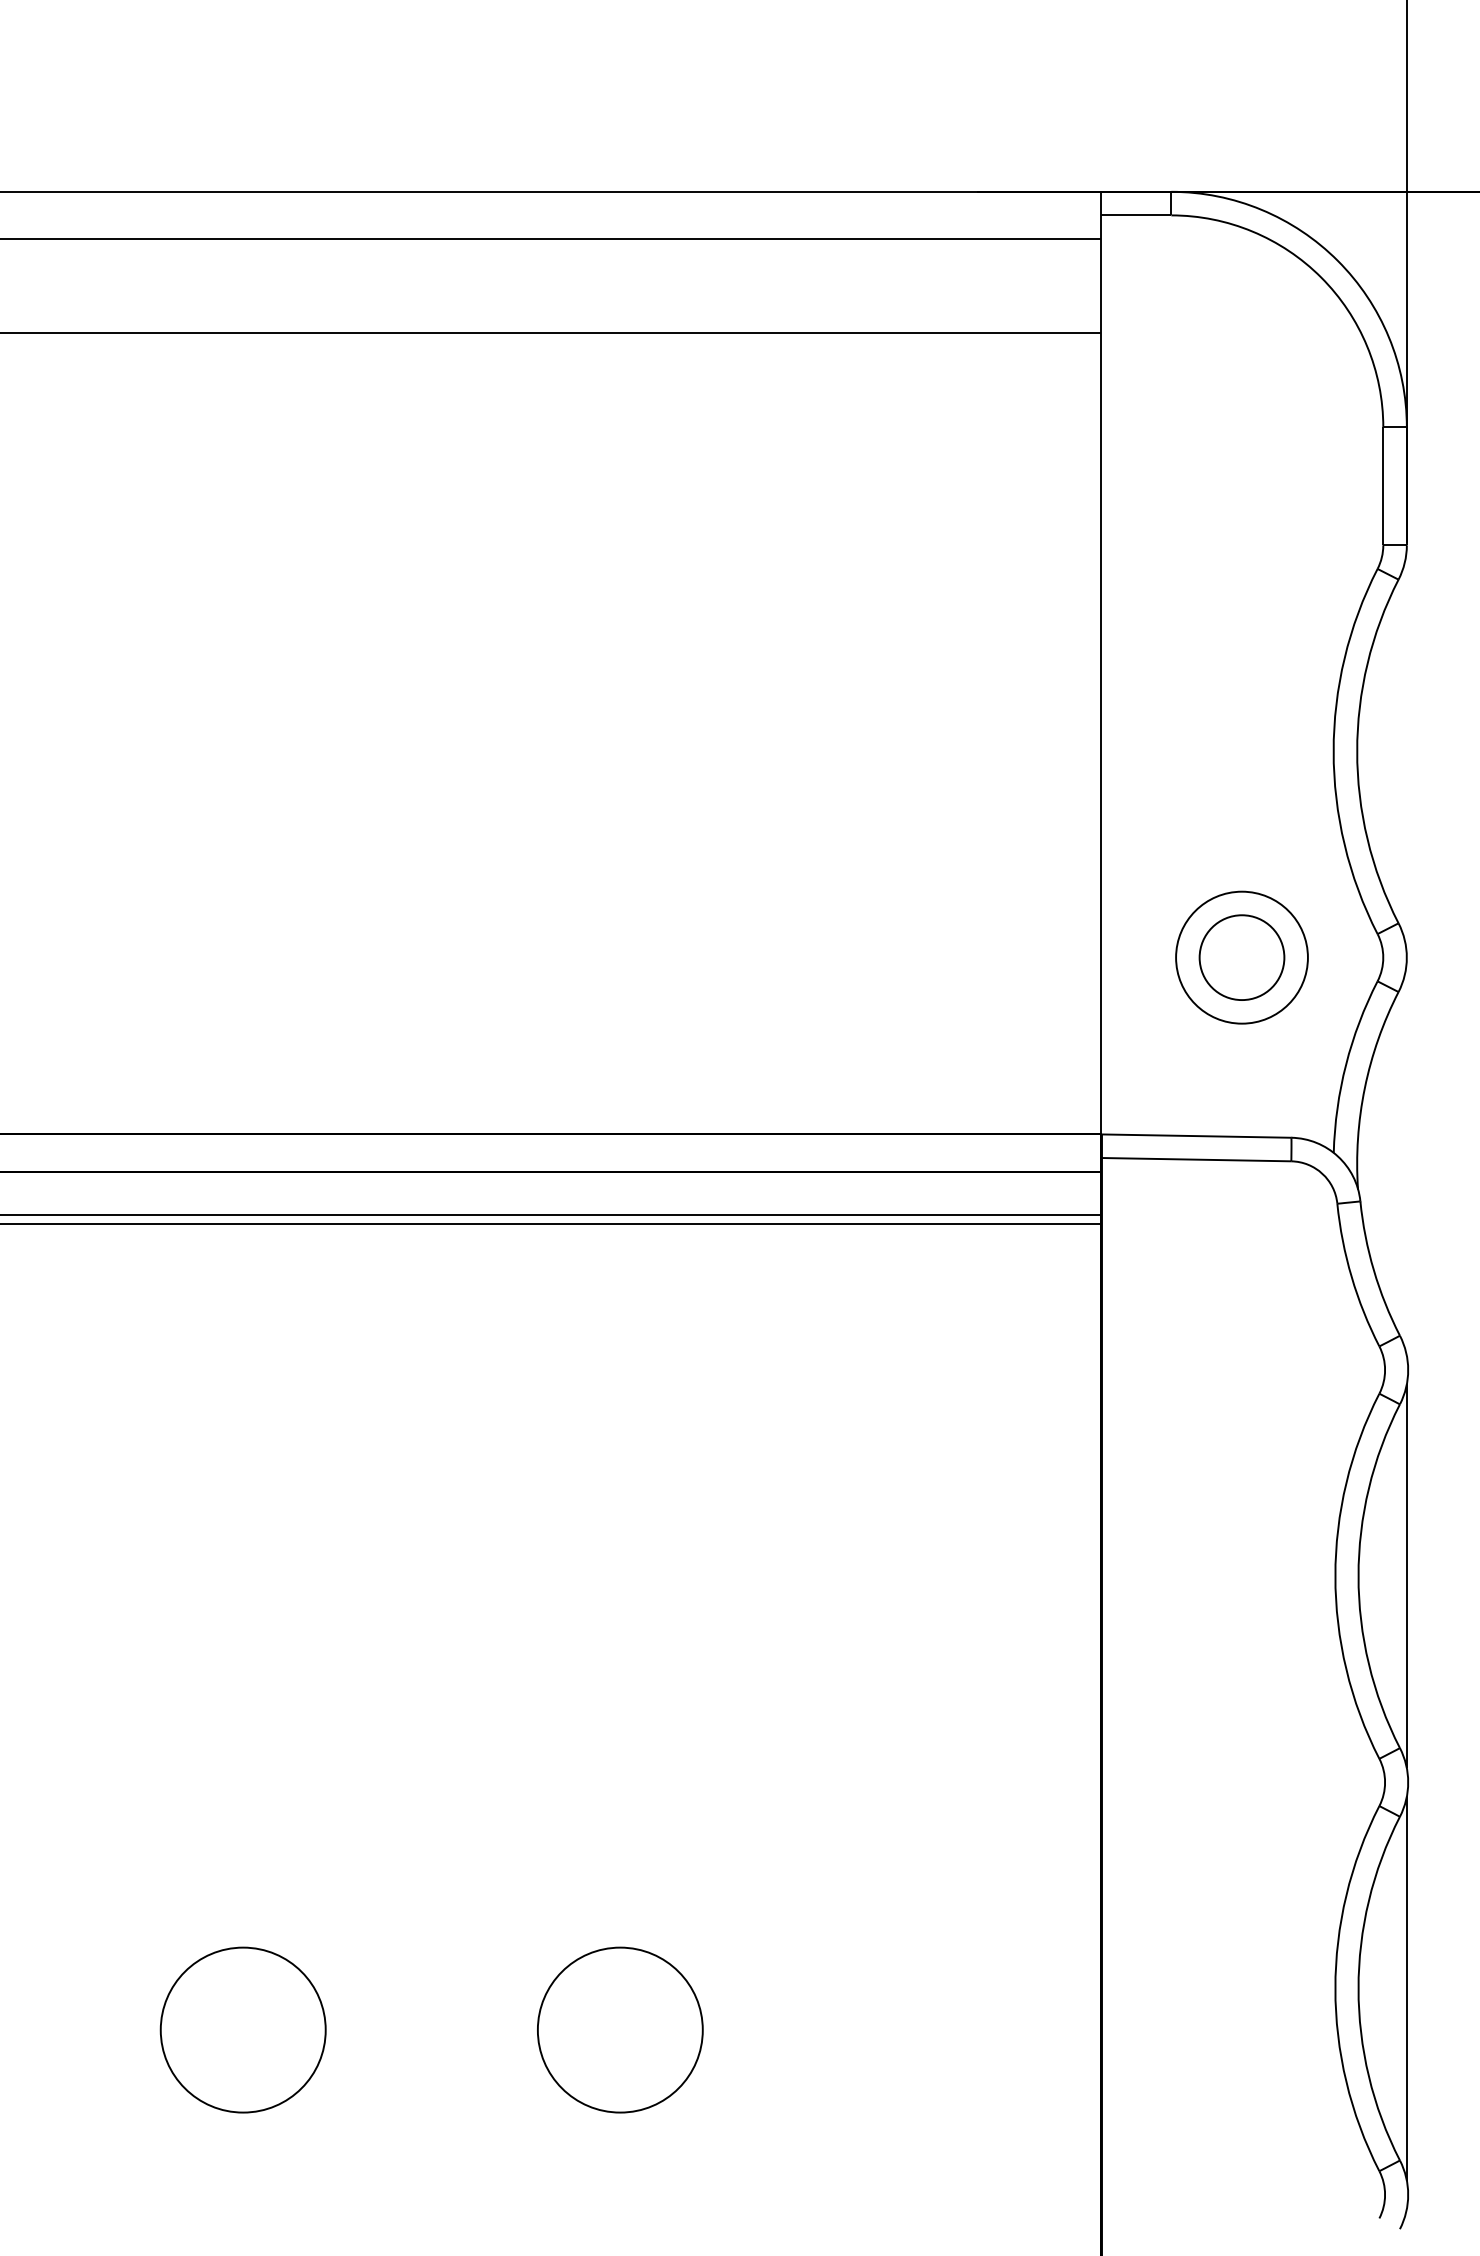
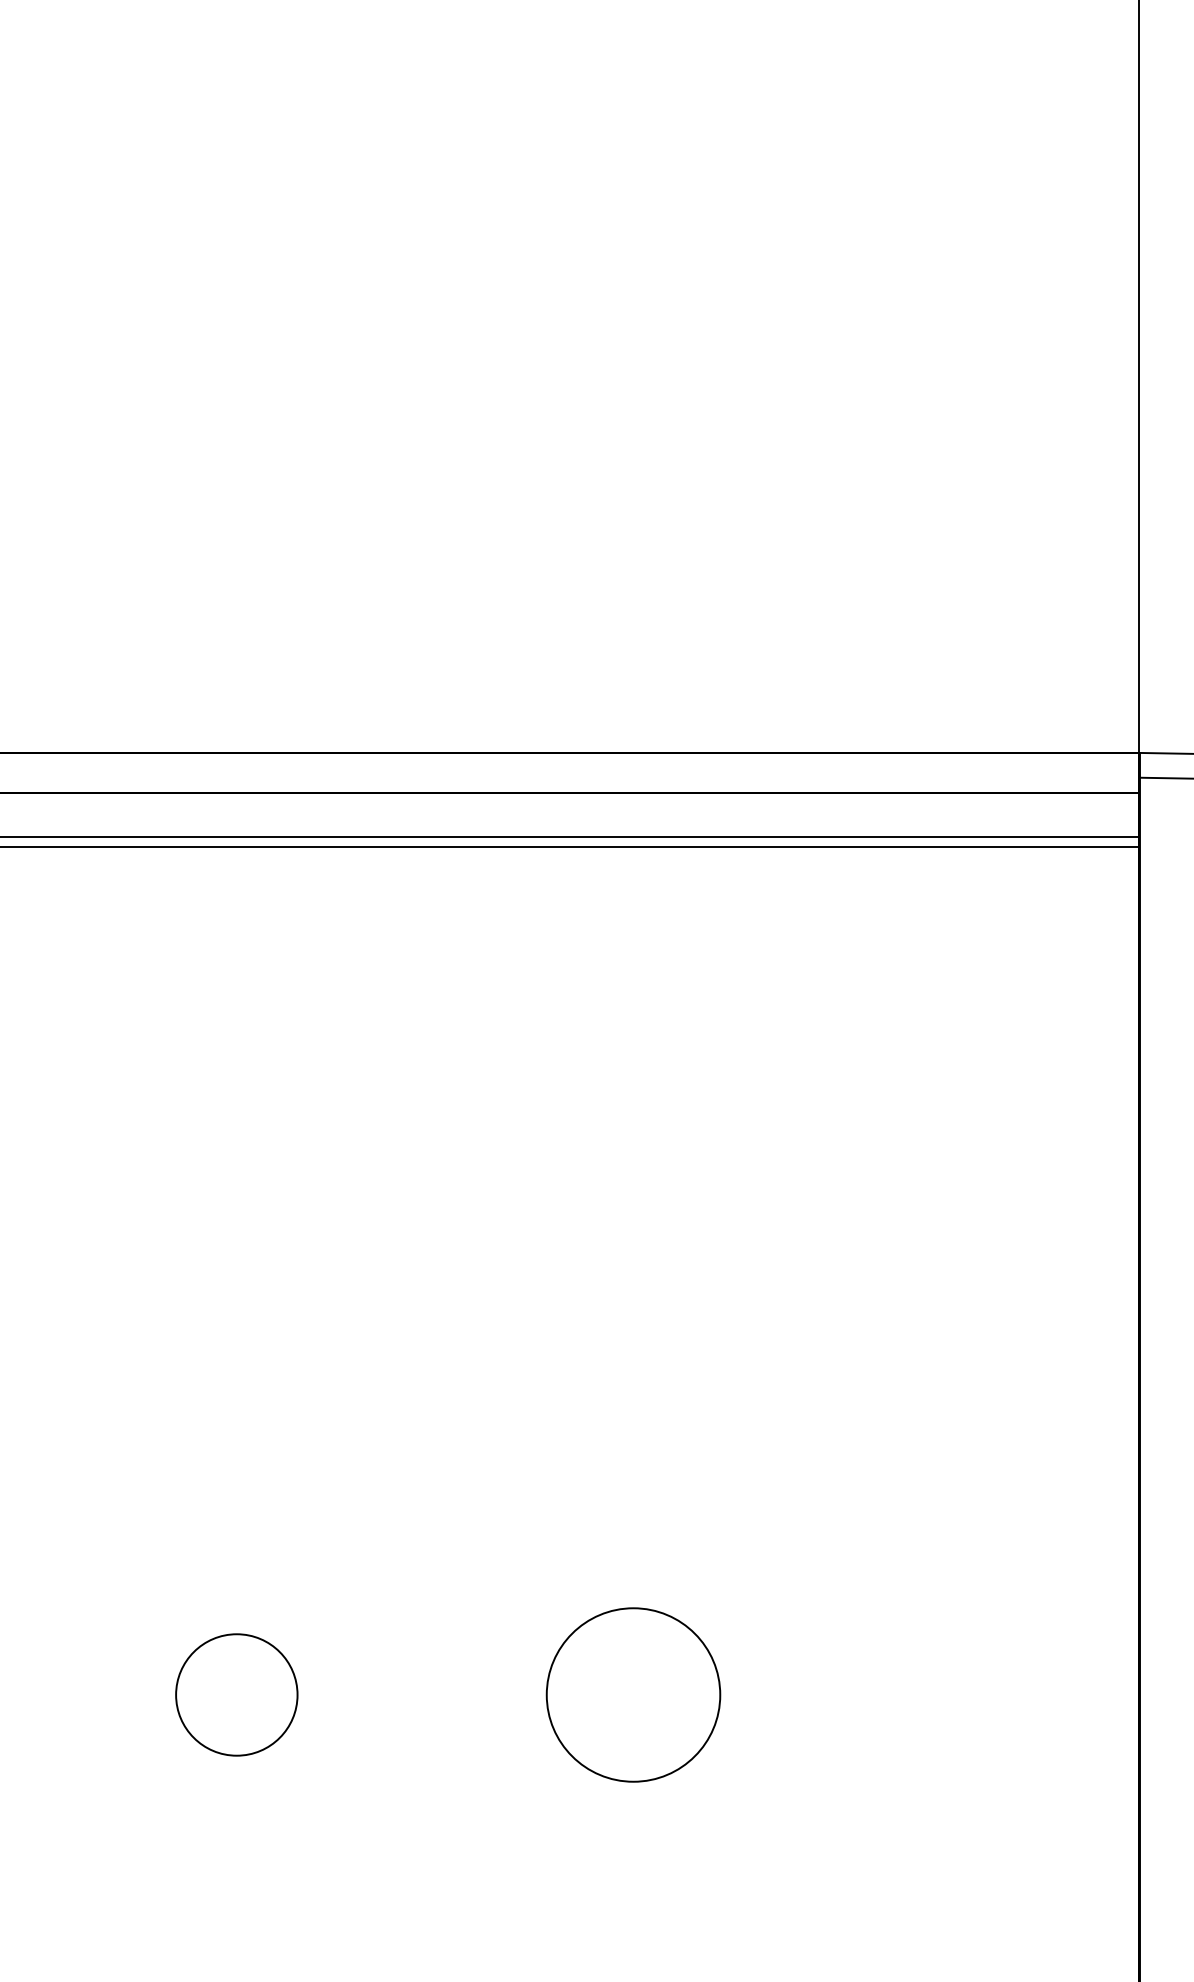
part: (242, 2029) -> (236, 1694), size x0.7

